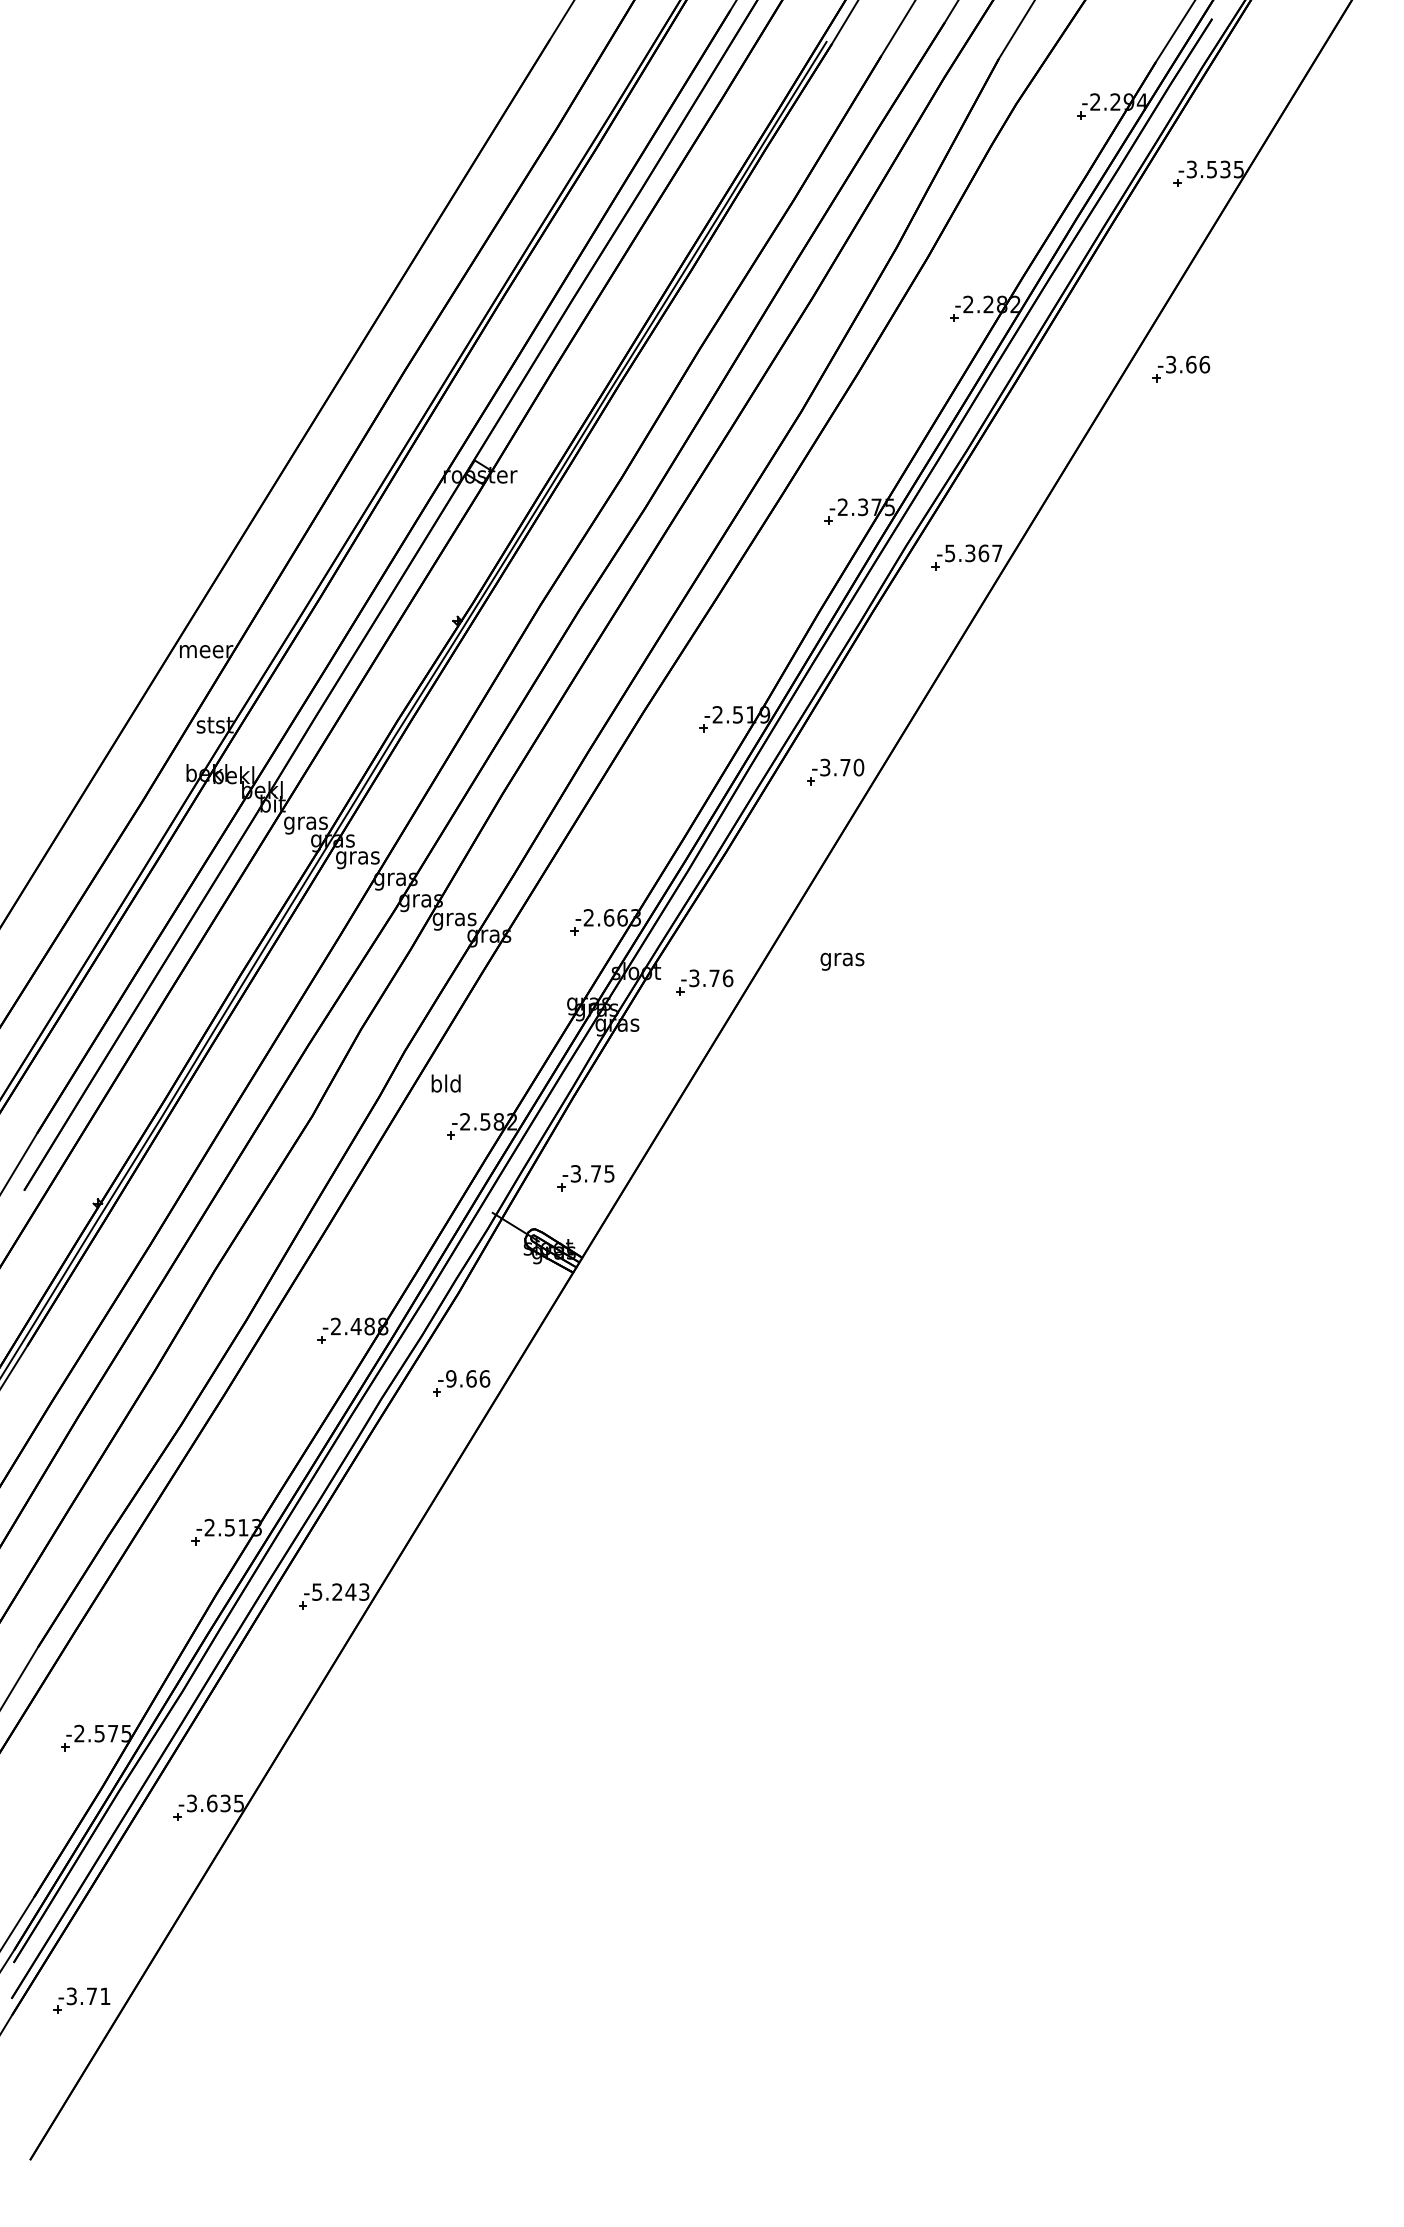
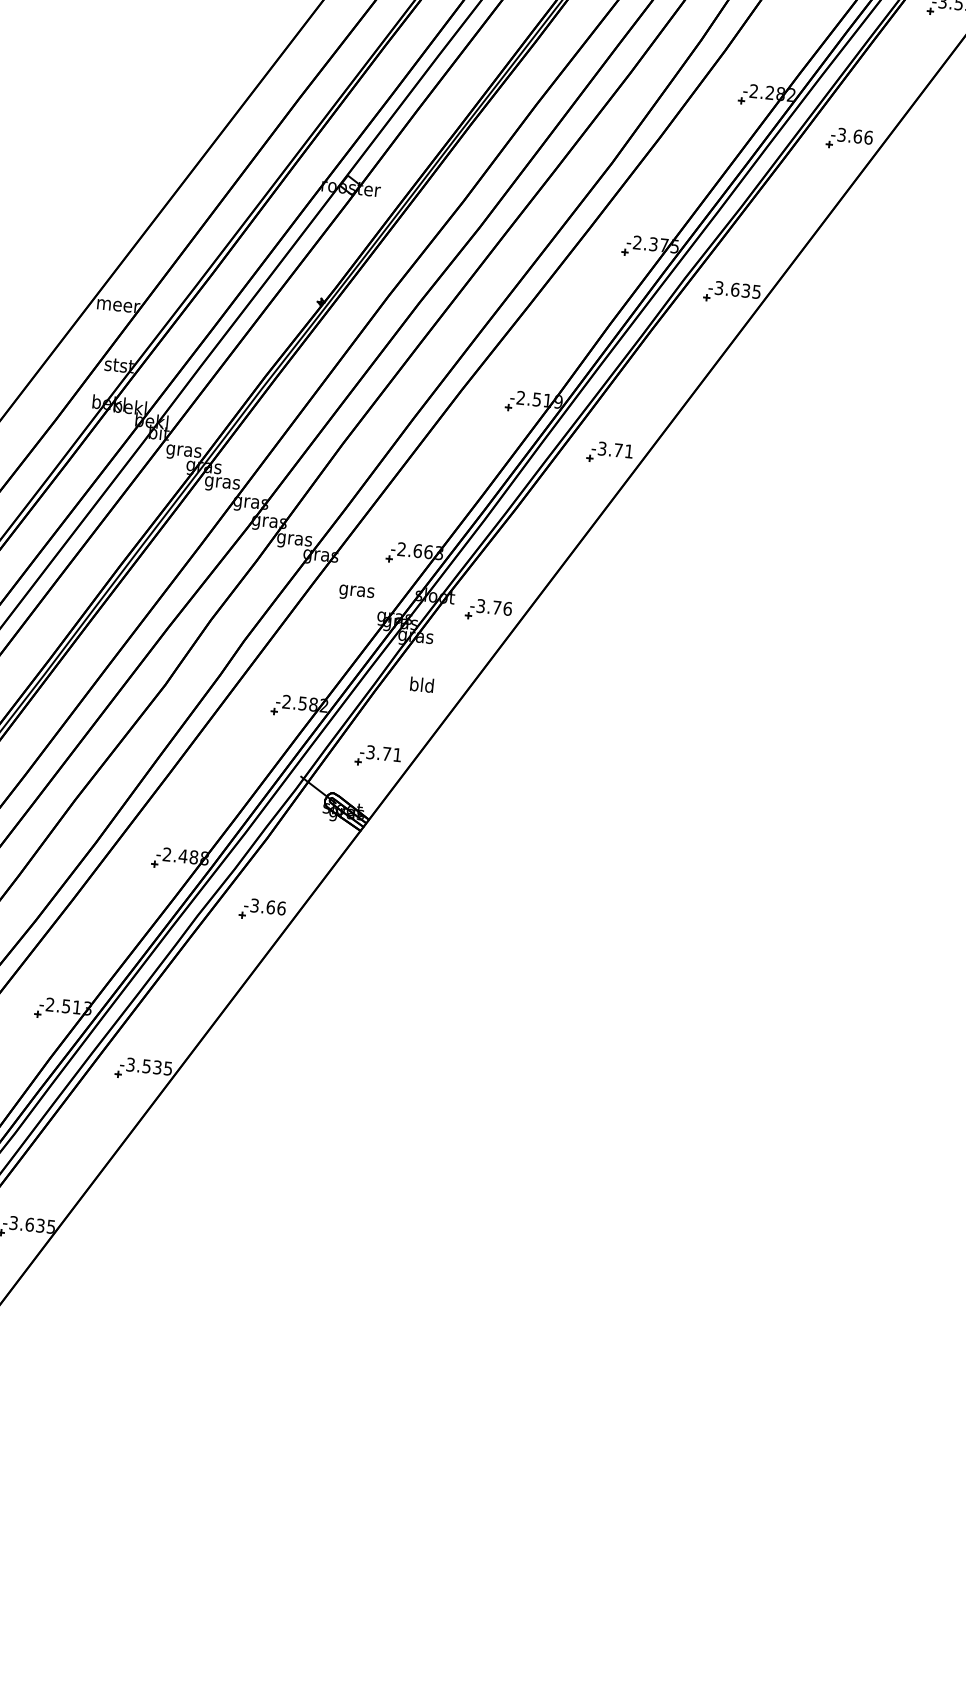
part: (1181, 368) -> (849, 138), moved
text: (973, 553) -> (737, 290), -5.367 -> -3.635
text: (858, 767) -> (628, 451), -3.70 -> -3.71
text: (842, 961) -> (356, 592), moved
text: (445, 1083) -> (421, 684), moved
text: (609, 1173) -> (397, 754), -3.75 -> -3.71
text: (451, 1378) -> (254, 905), -9.66 -> -3.66
text: (340, 1591) -> (149, 1066), -5.243 -> -3.535

